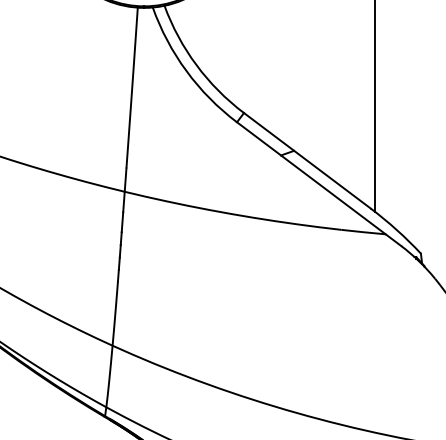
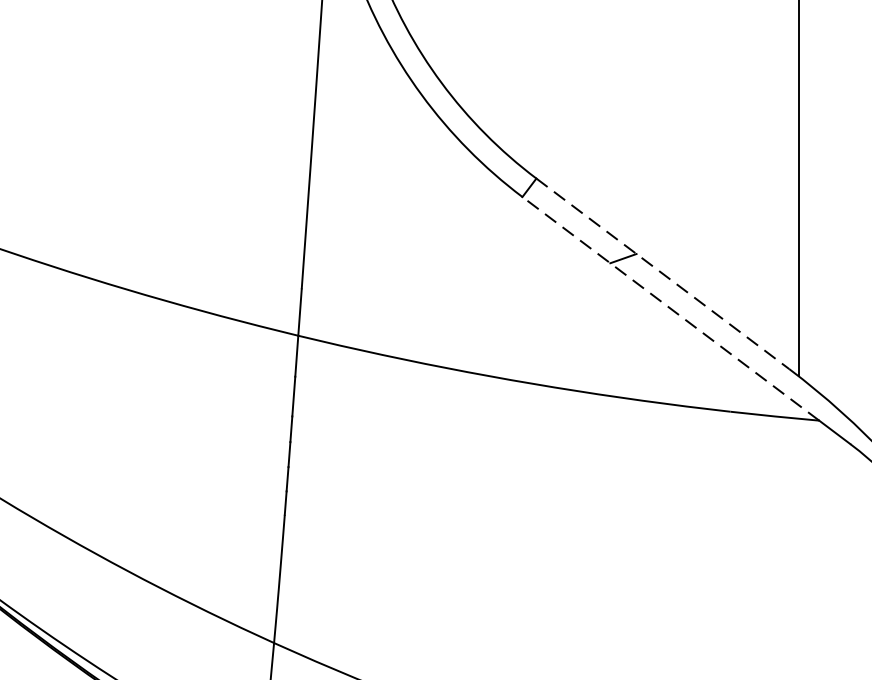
line: (307, 161) -> (663, 275), solid -> dashed
line: (310, 178) -> (669, 309), solid -> dashed

